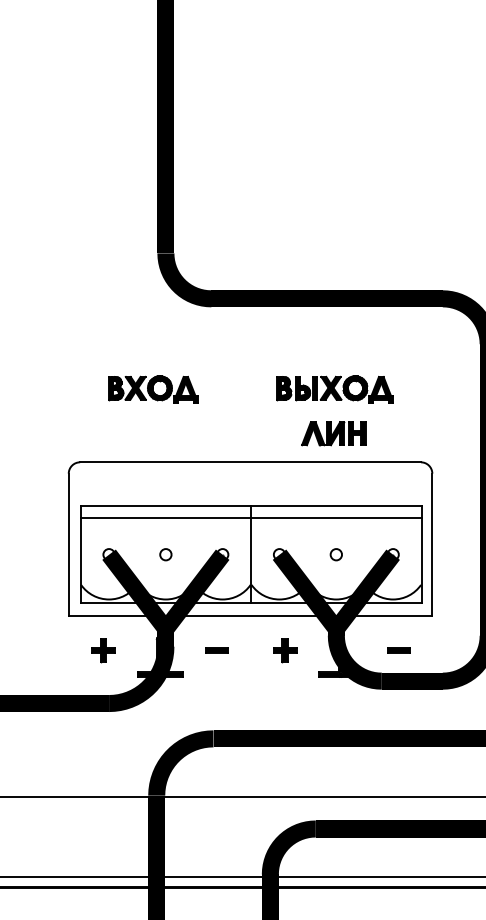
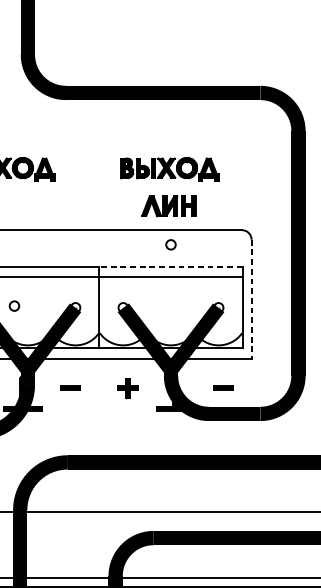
line: (335, 506) -> (170, 267), solid -> dashed
line: (432, 545) -> (251, 300), solid -> dashed
circle: (165, 554) -> (14, 305), moved
circle: (335, 554) -> (170, 244), moved

